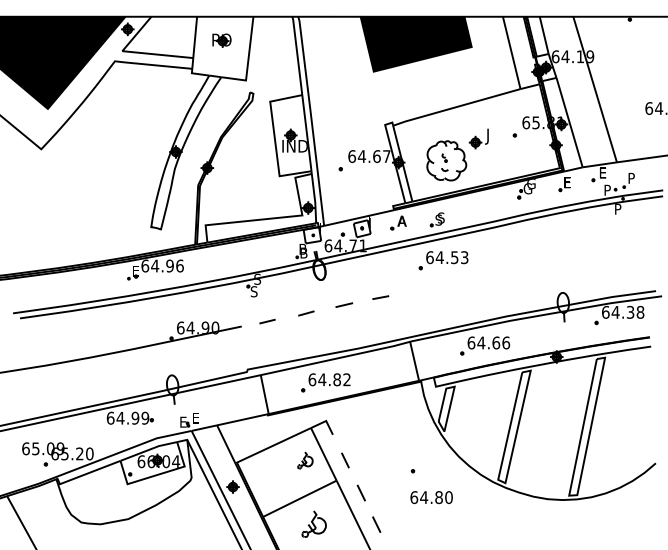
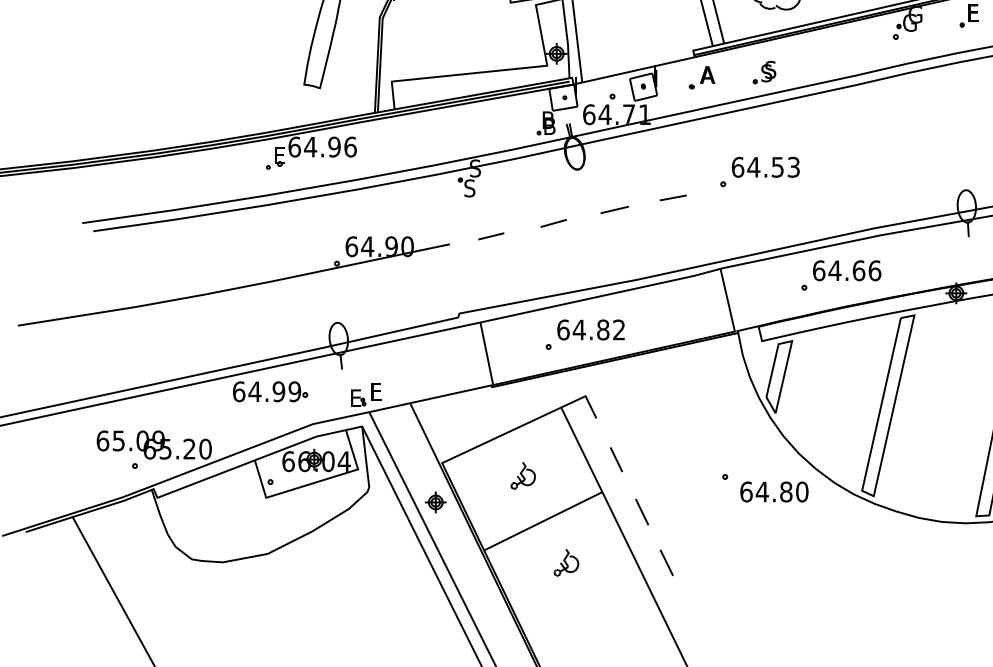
part: (443, 260) -> (759, 171), moved
part: (305, 460) -> (523, 475), moved
text: (431, 497) -> (774, 491), moved
part: (314, 524) -> (566, 562), size x0.62

